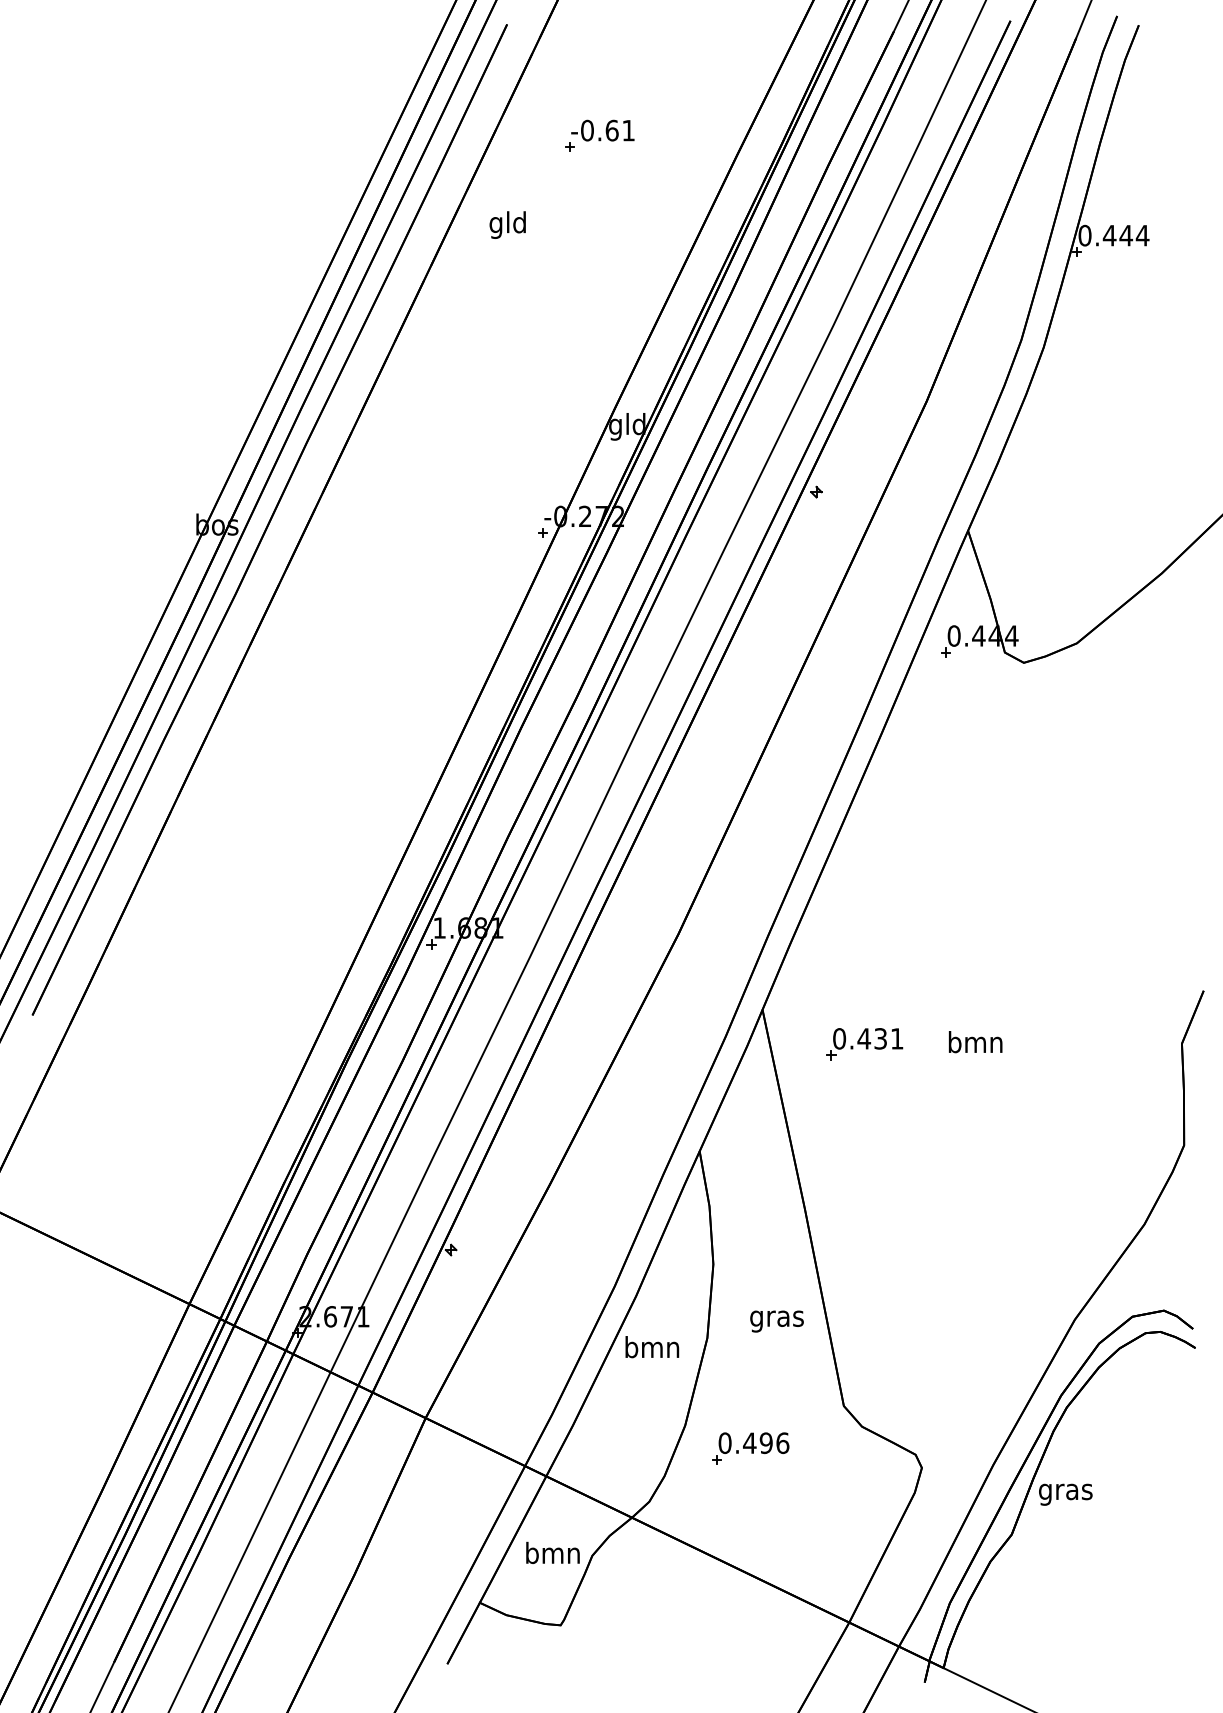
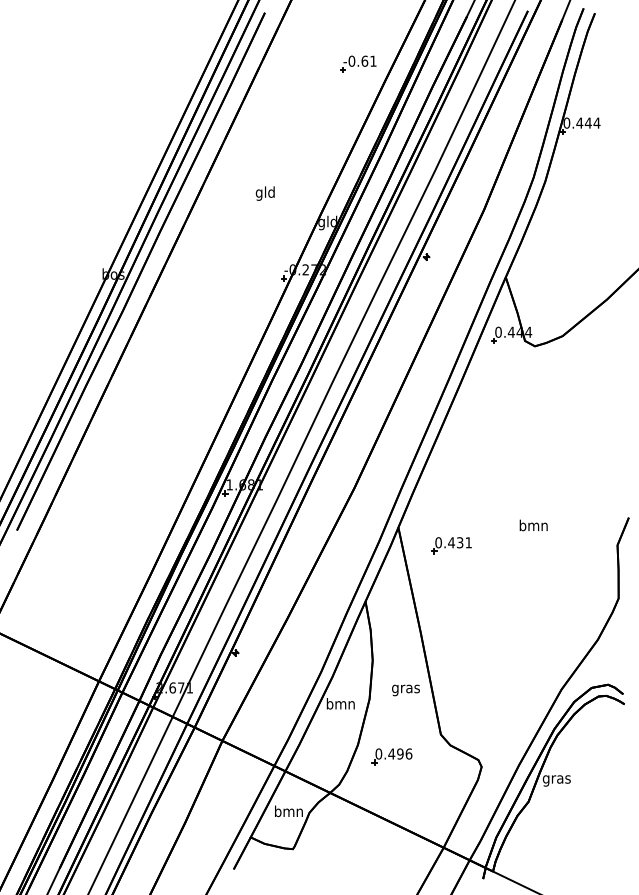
part: (600, 134) -> (358, 63), moved
text: (506, 224) -> (264, 193), moved
text: (975, 1042) -> (533, 525), moved

